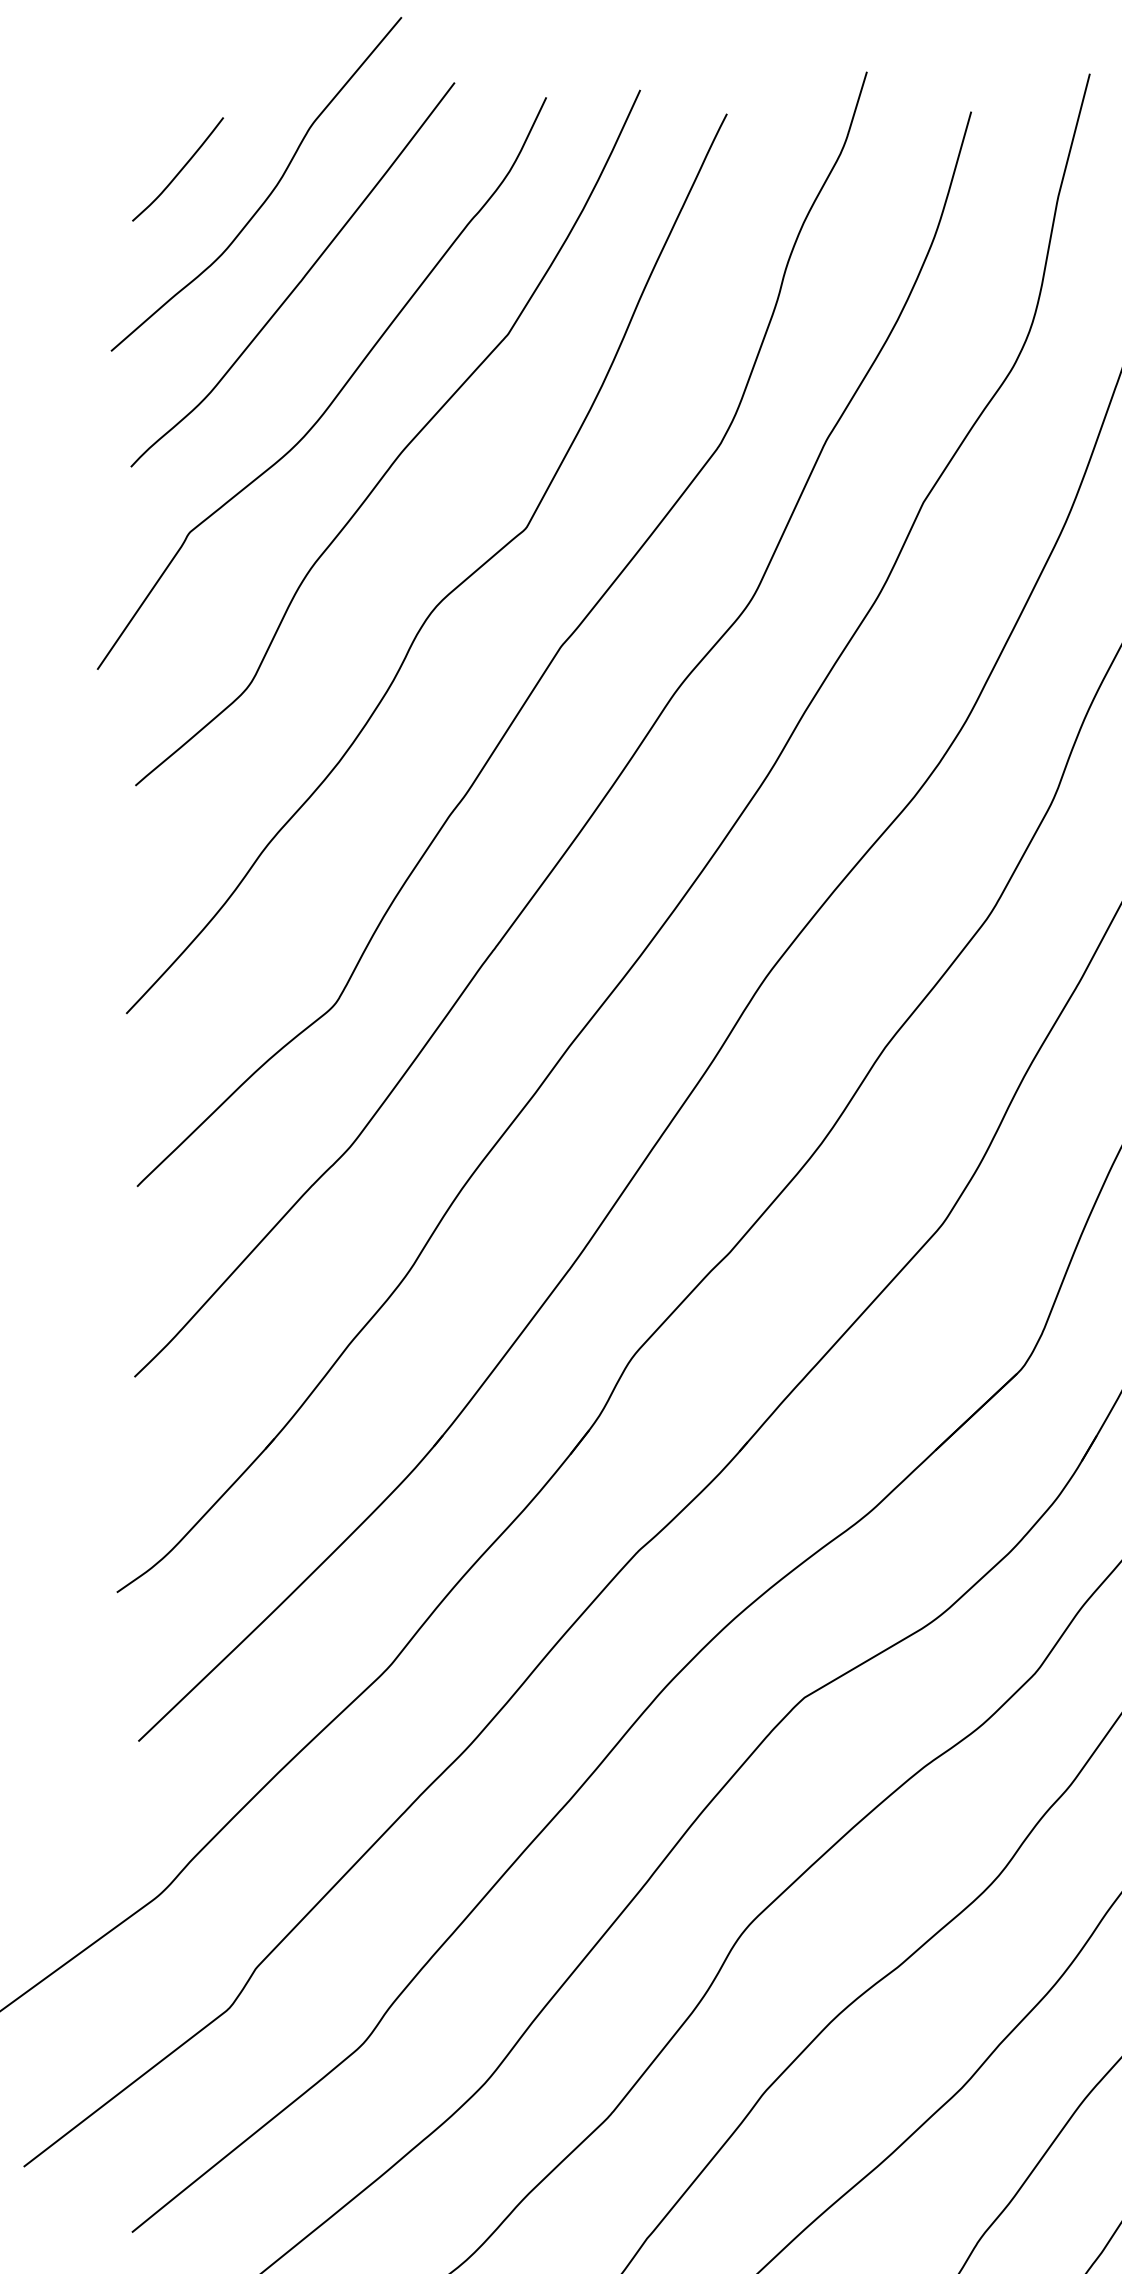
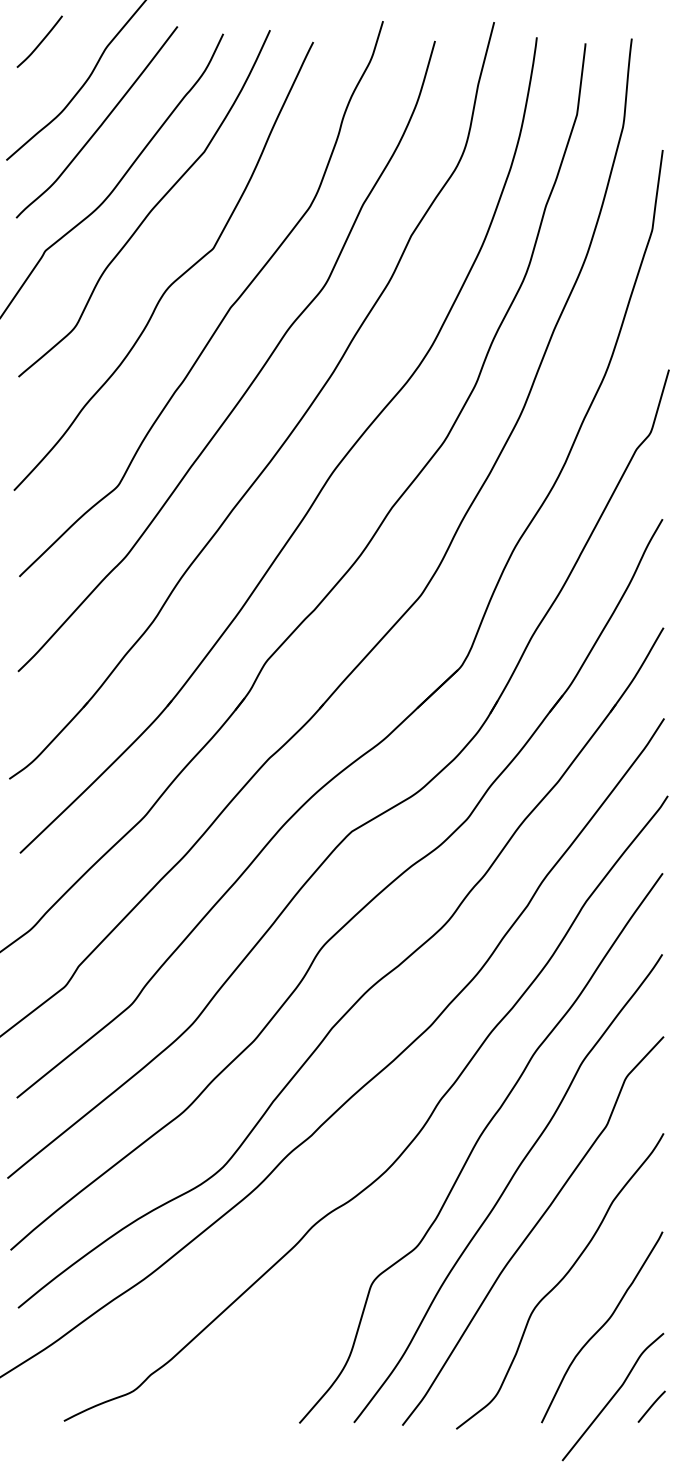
curve: (179, 168) -> (40, 41), moved

